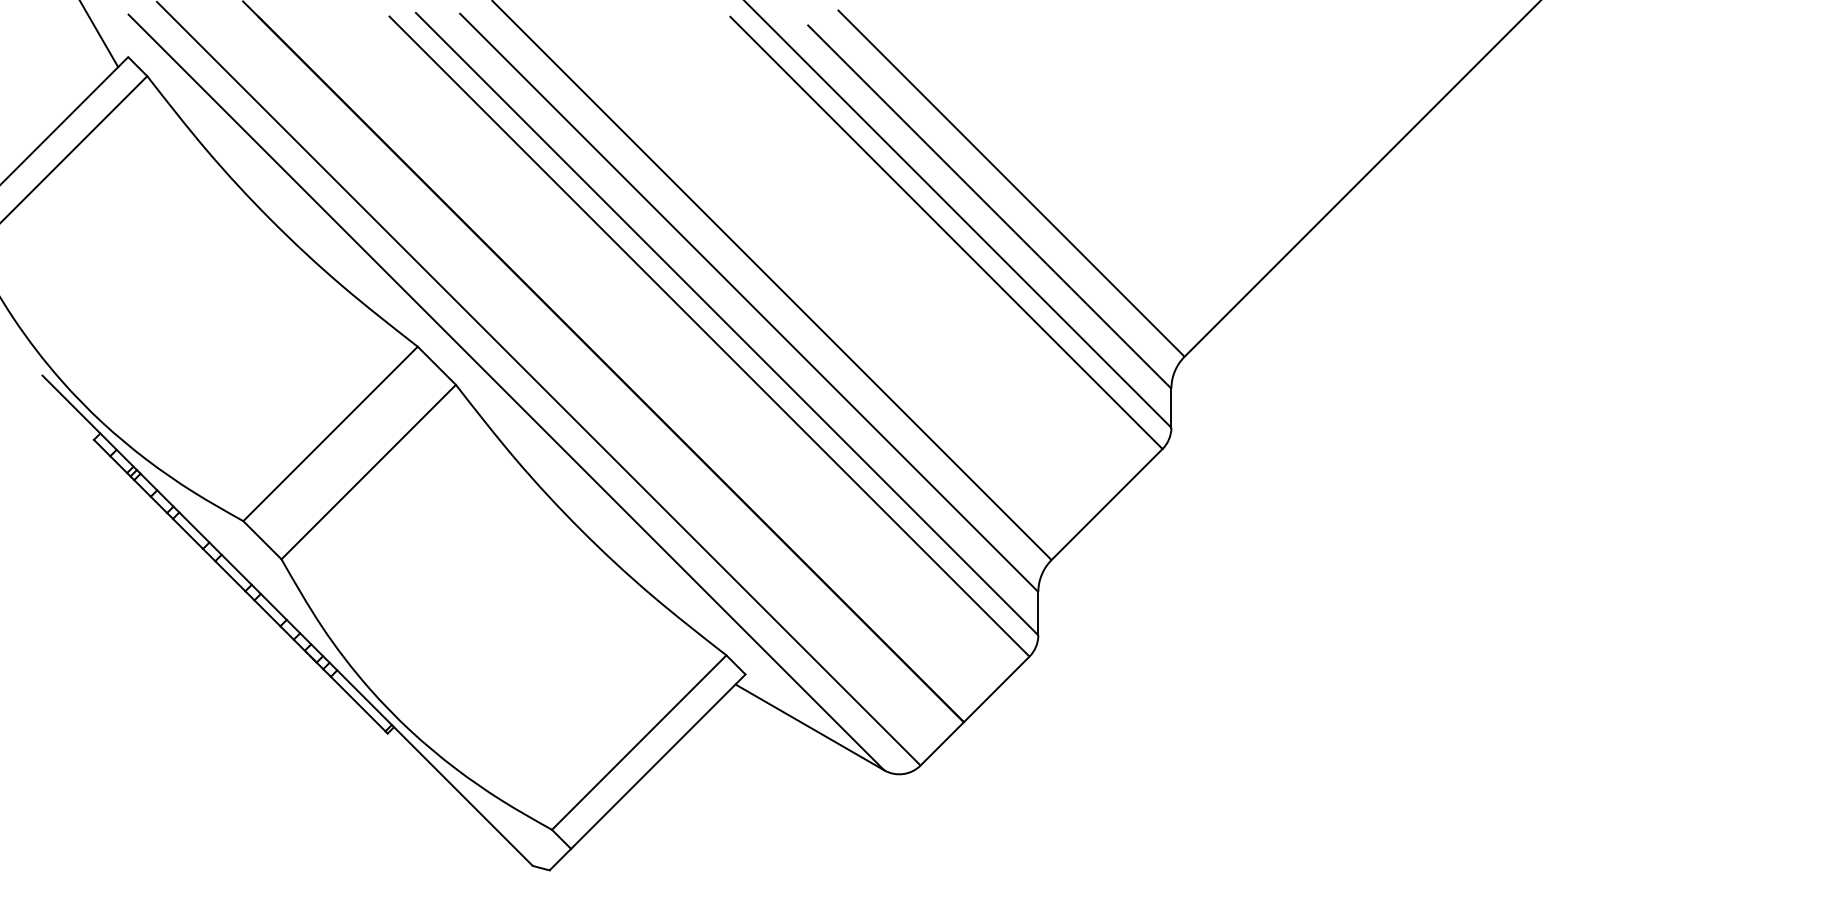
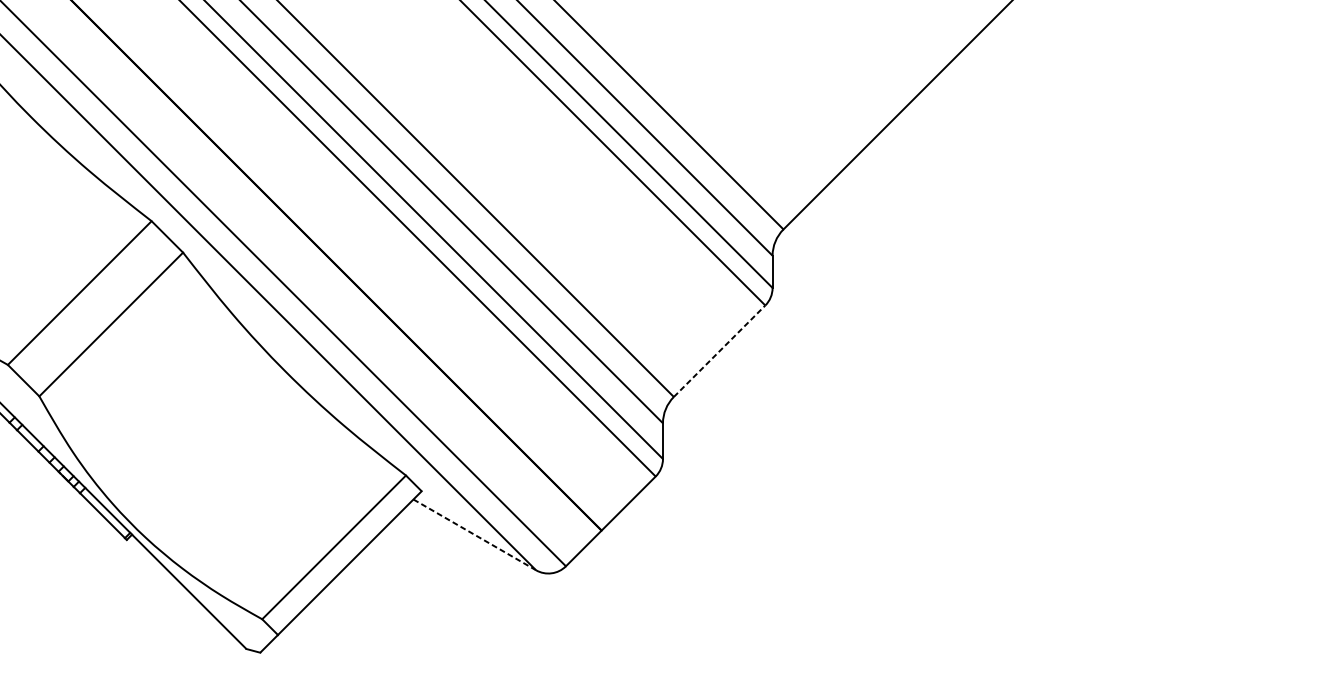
line: (1107, 504) -> (719, 351), solid -> dashed
line: (809, 727) -> (474, 534), solid -> dashed

